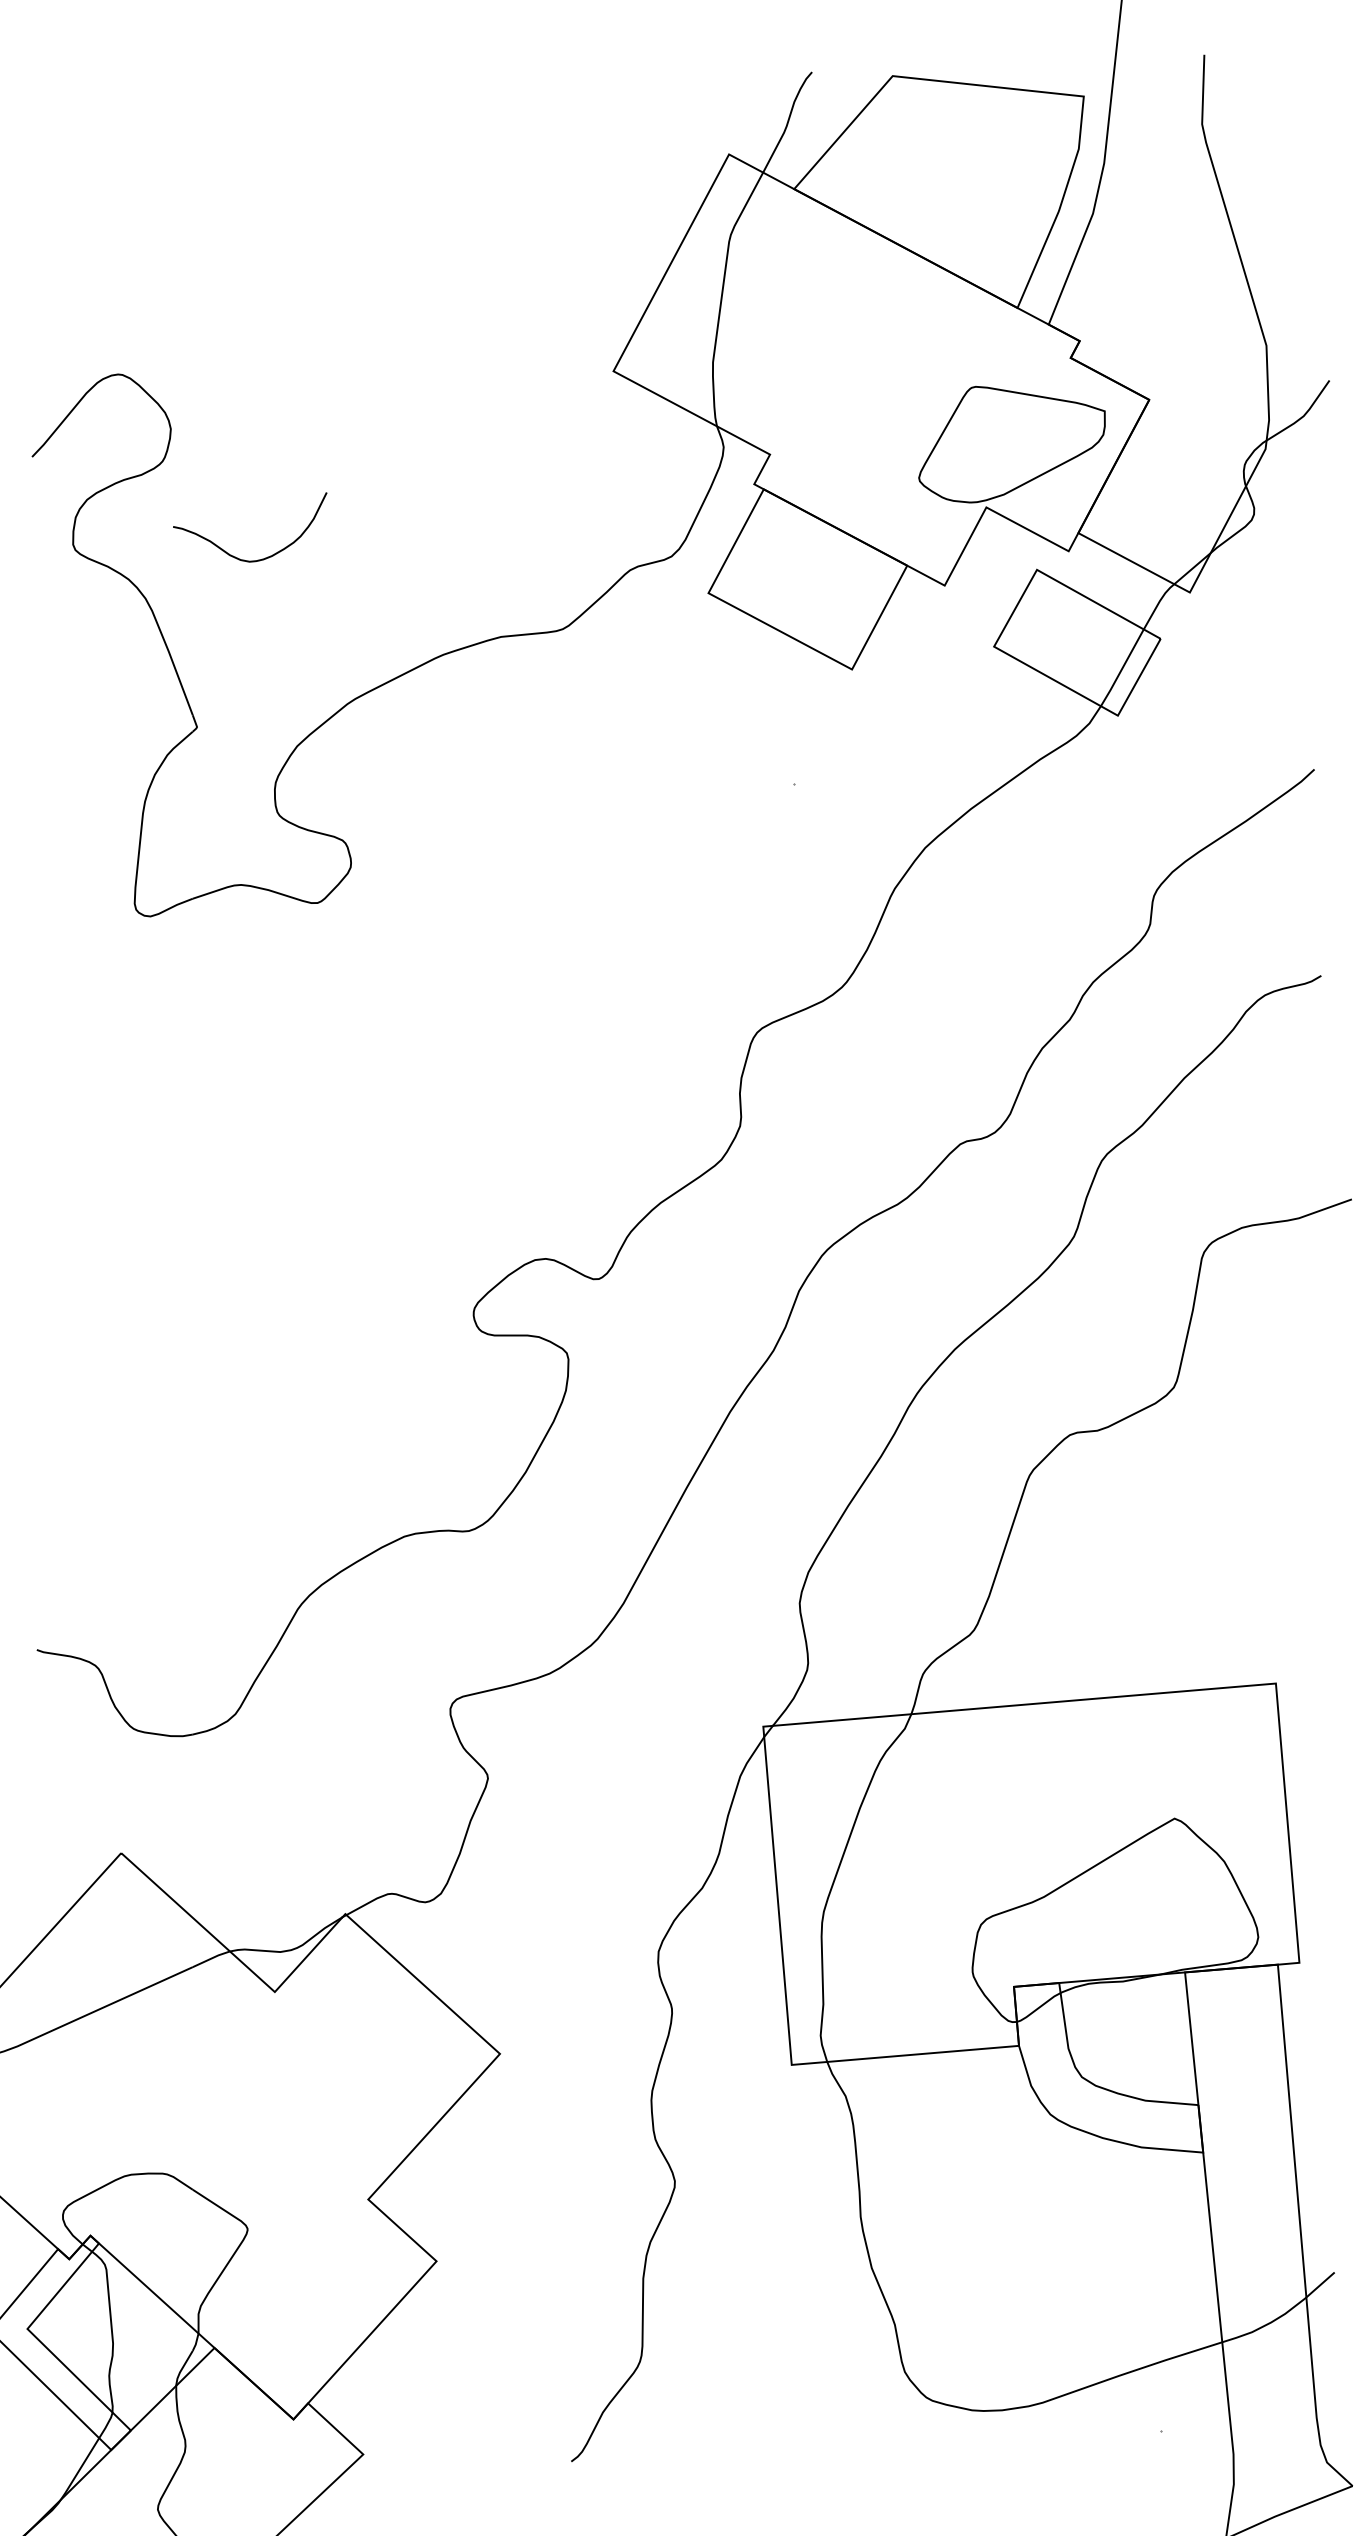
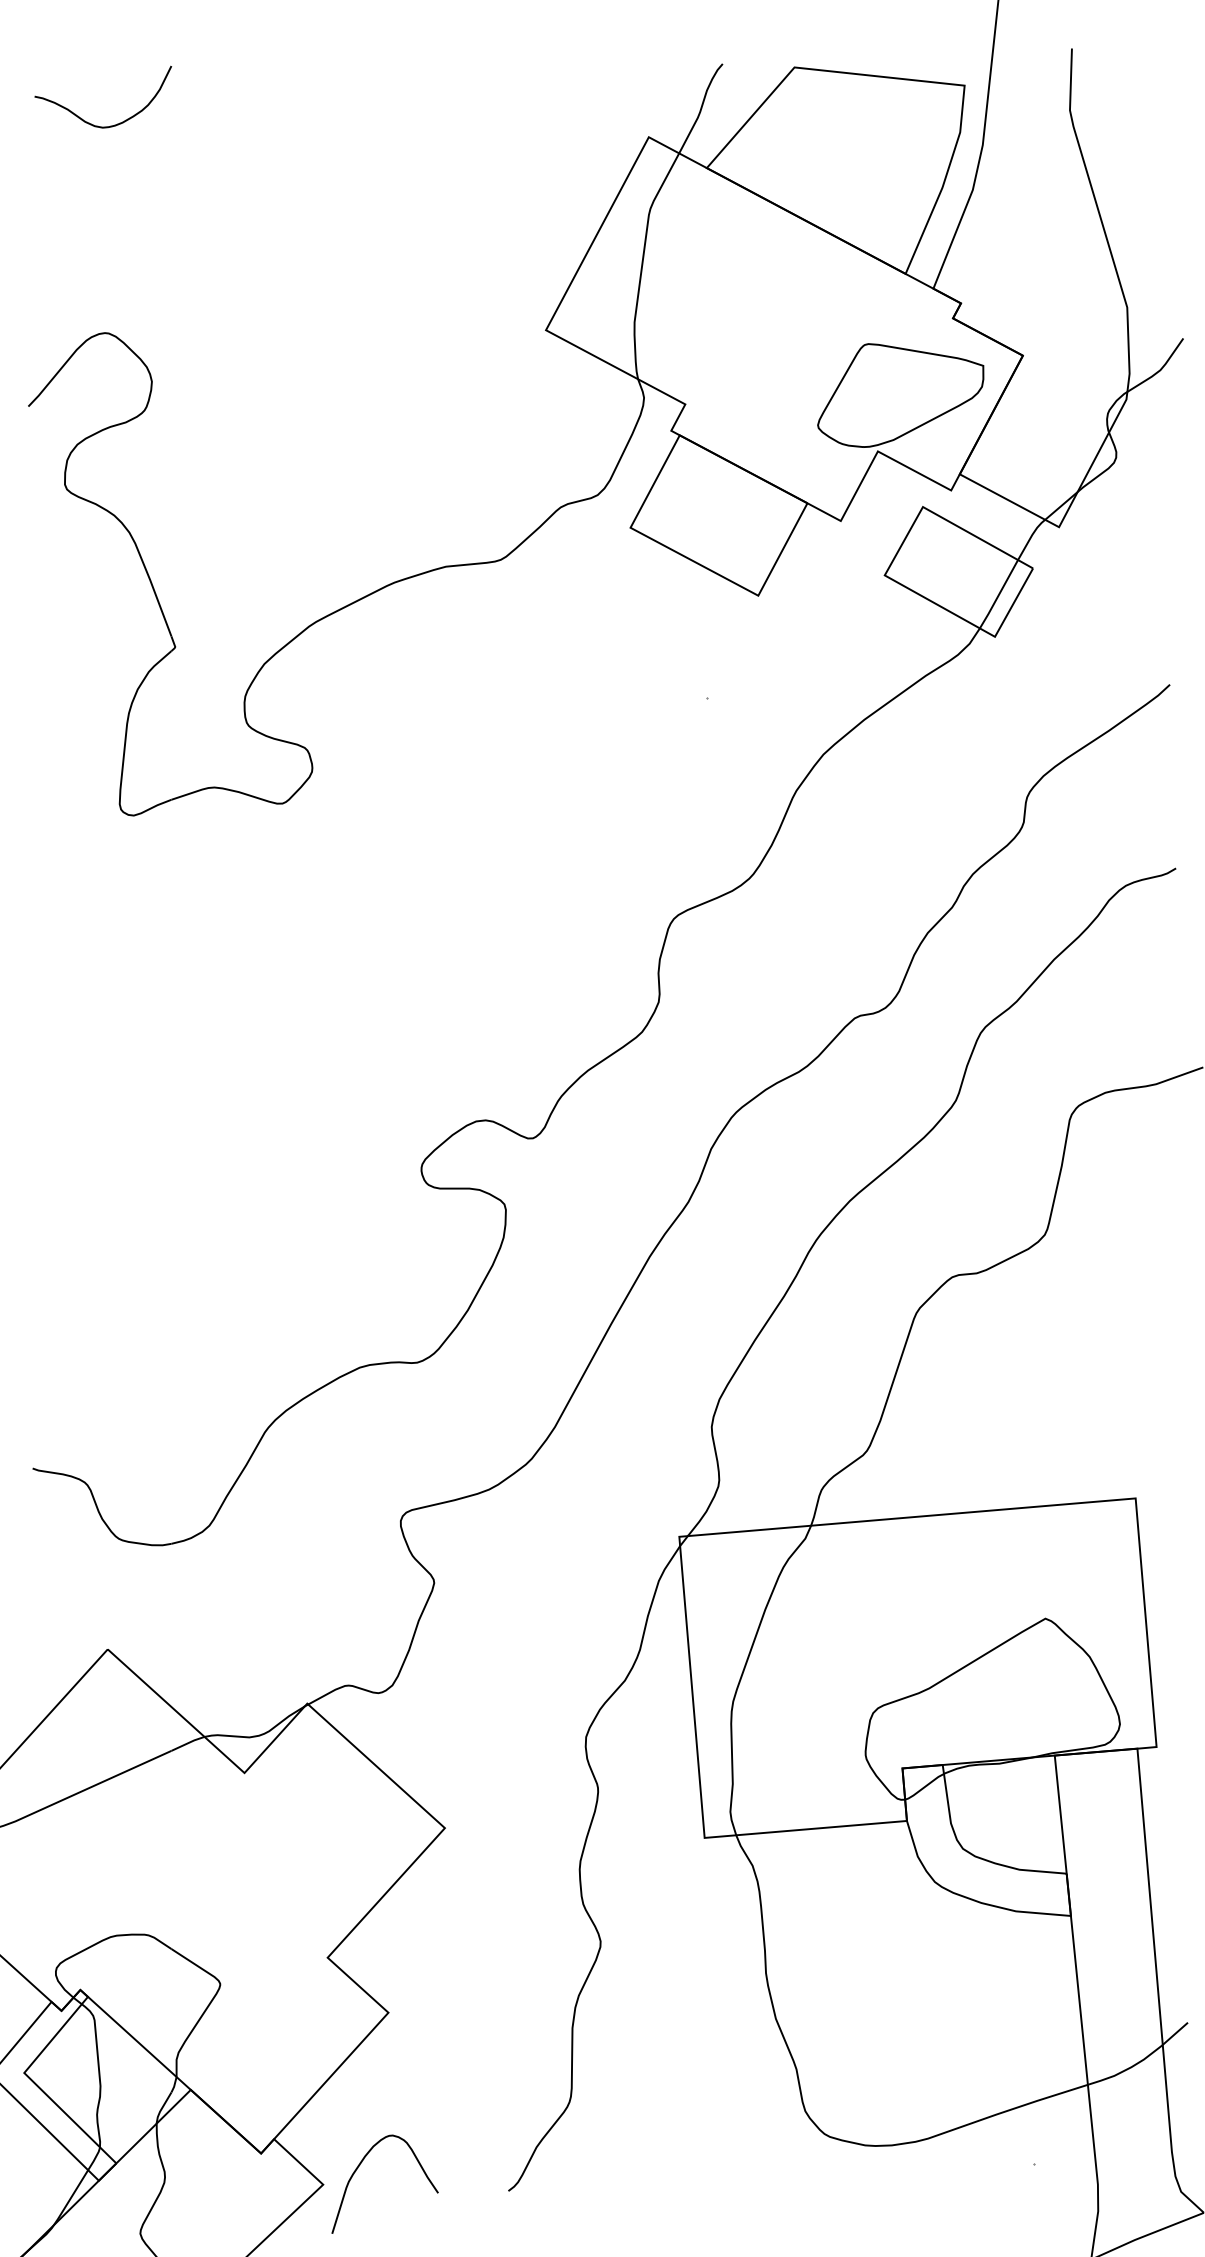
curve: (244, 559) -> (98, 125), moved
curve: (404, 2433) -> (359, 2166), added

